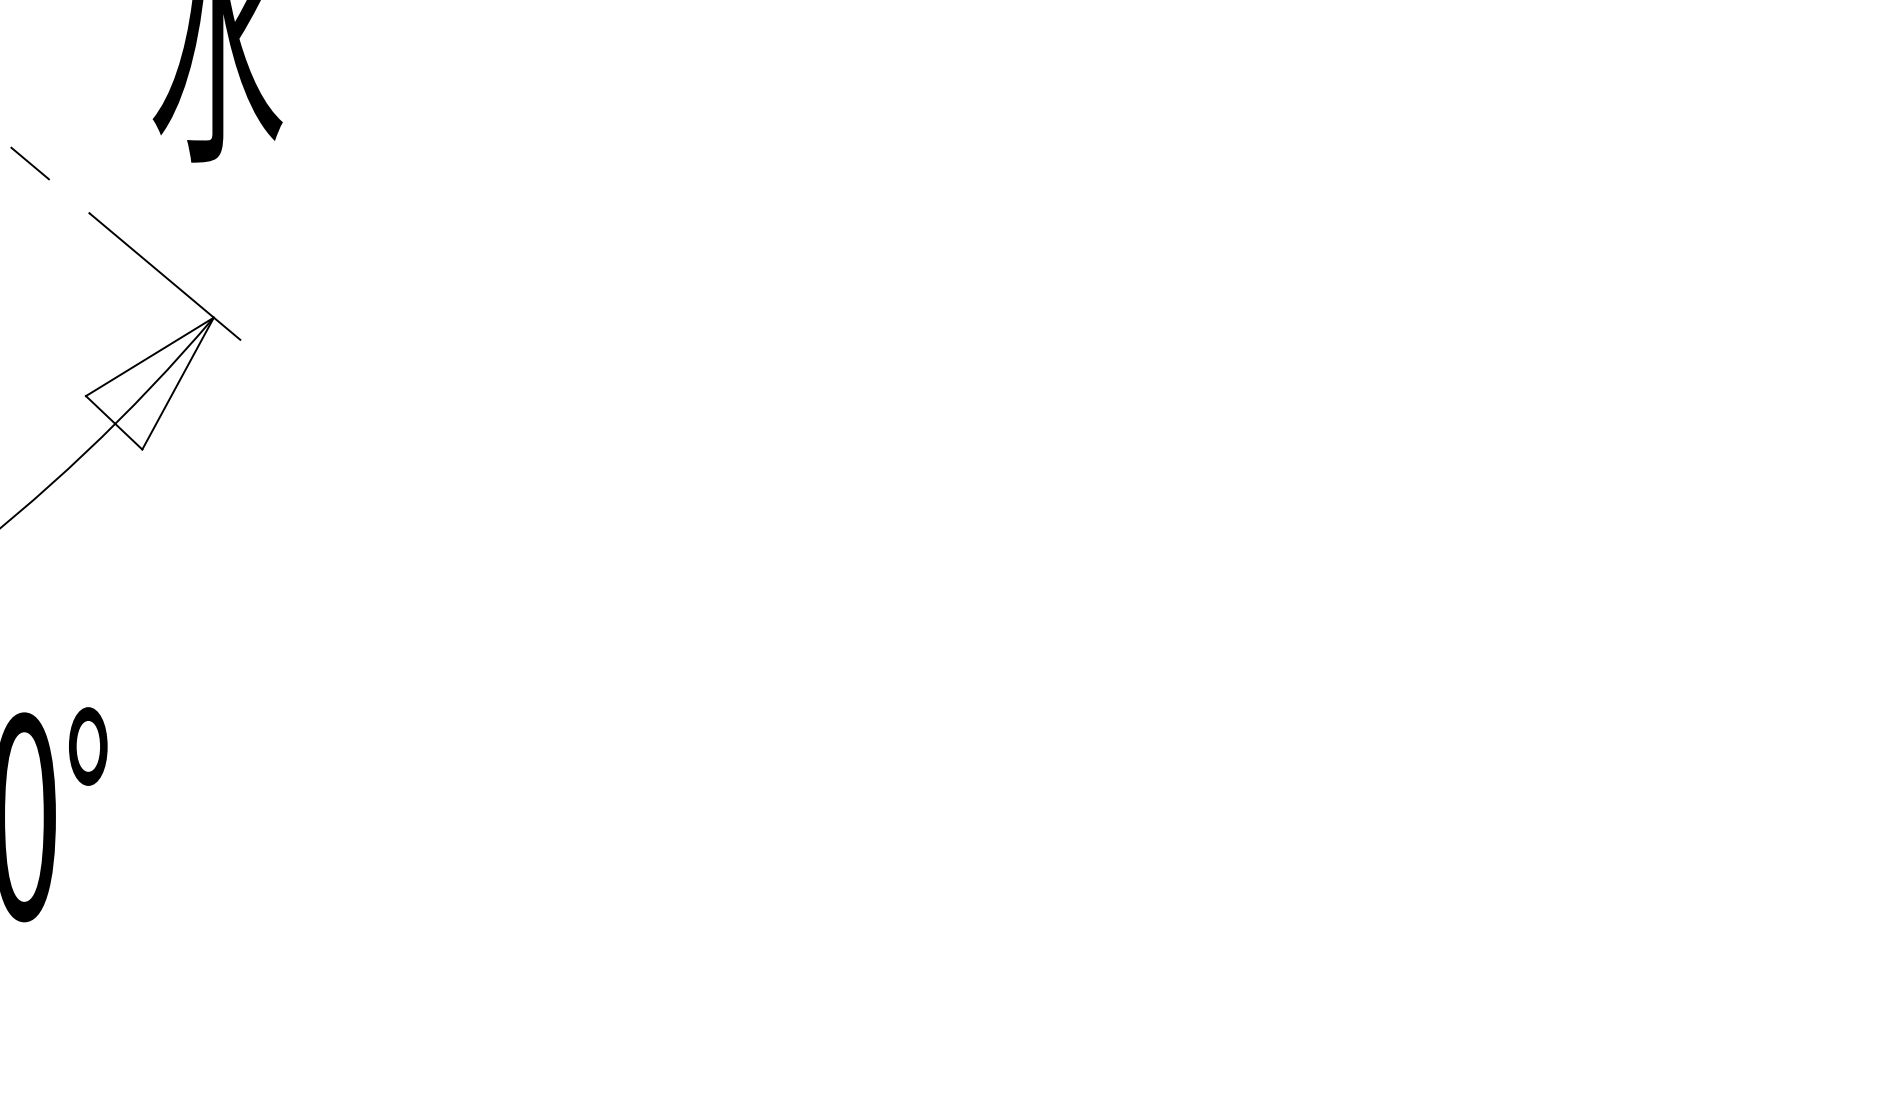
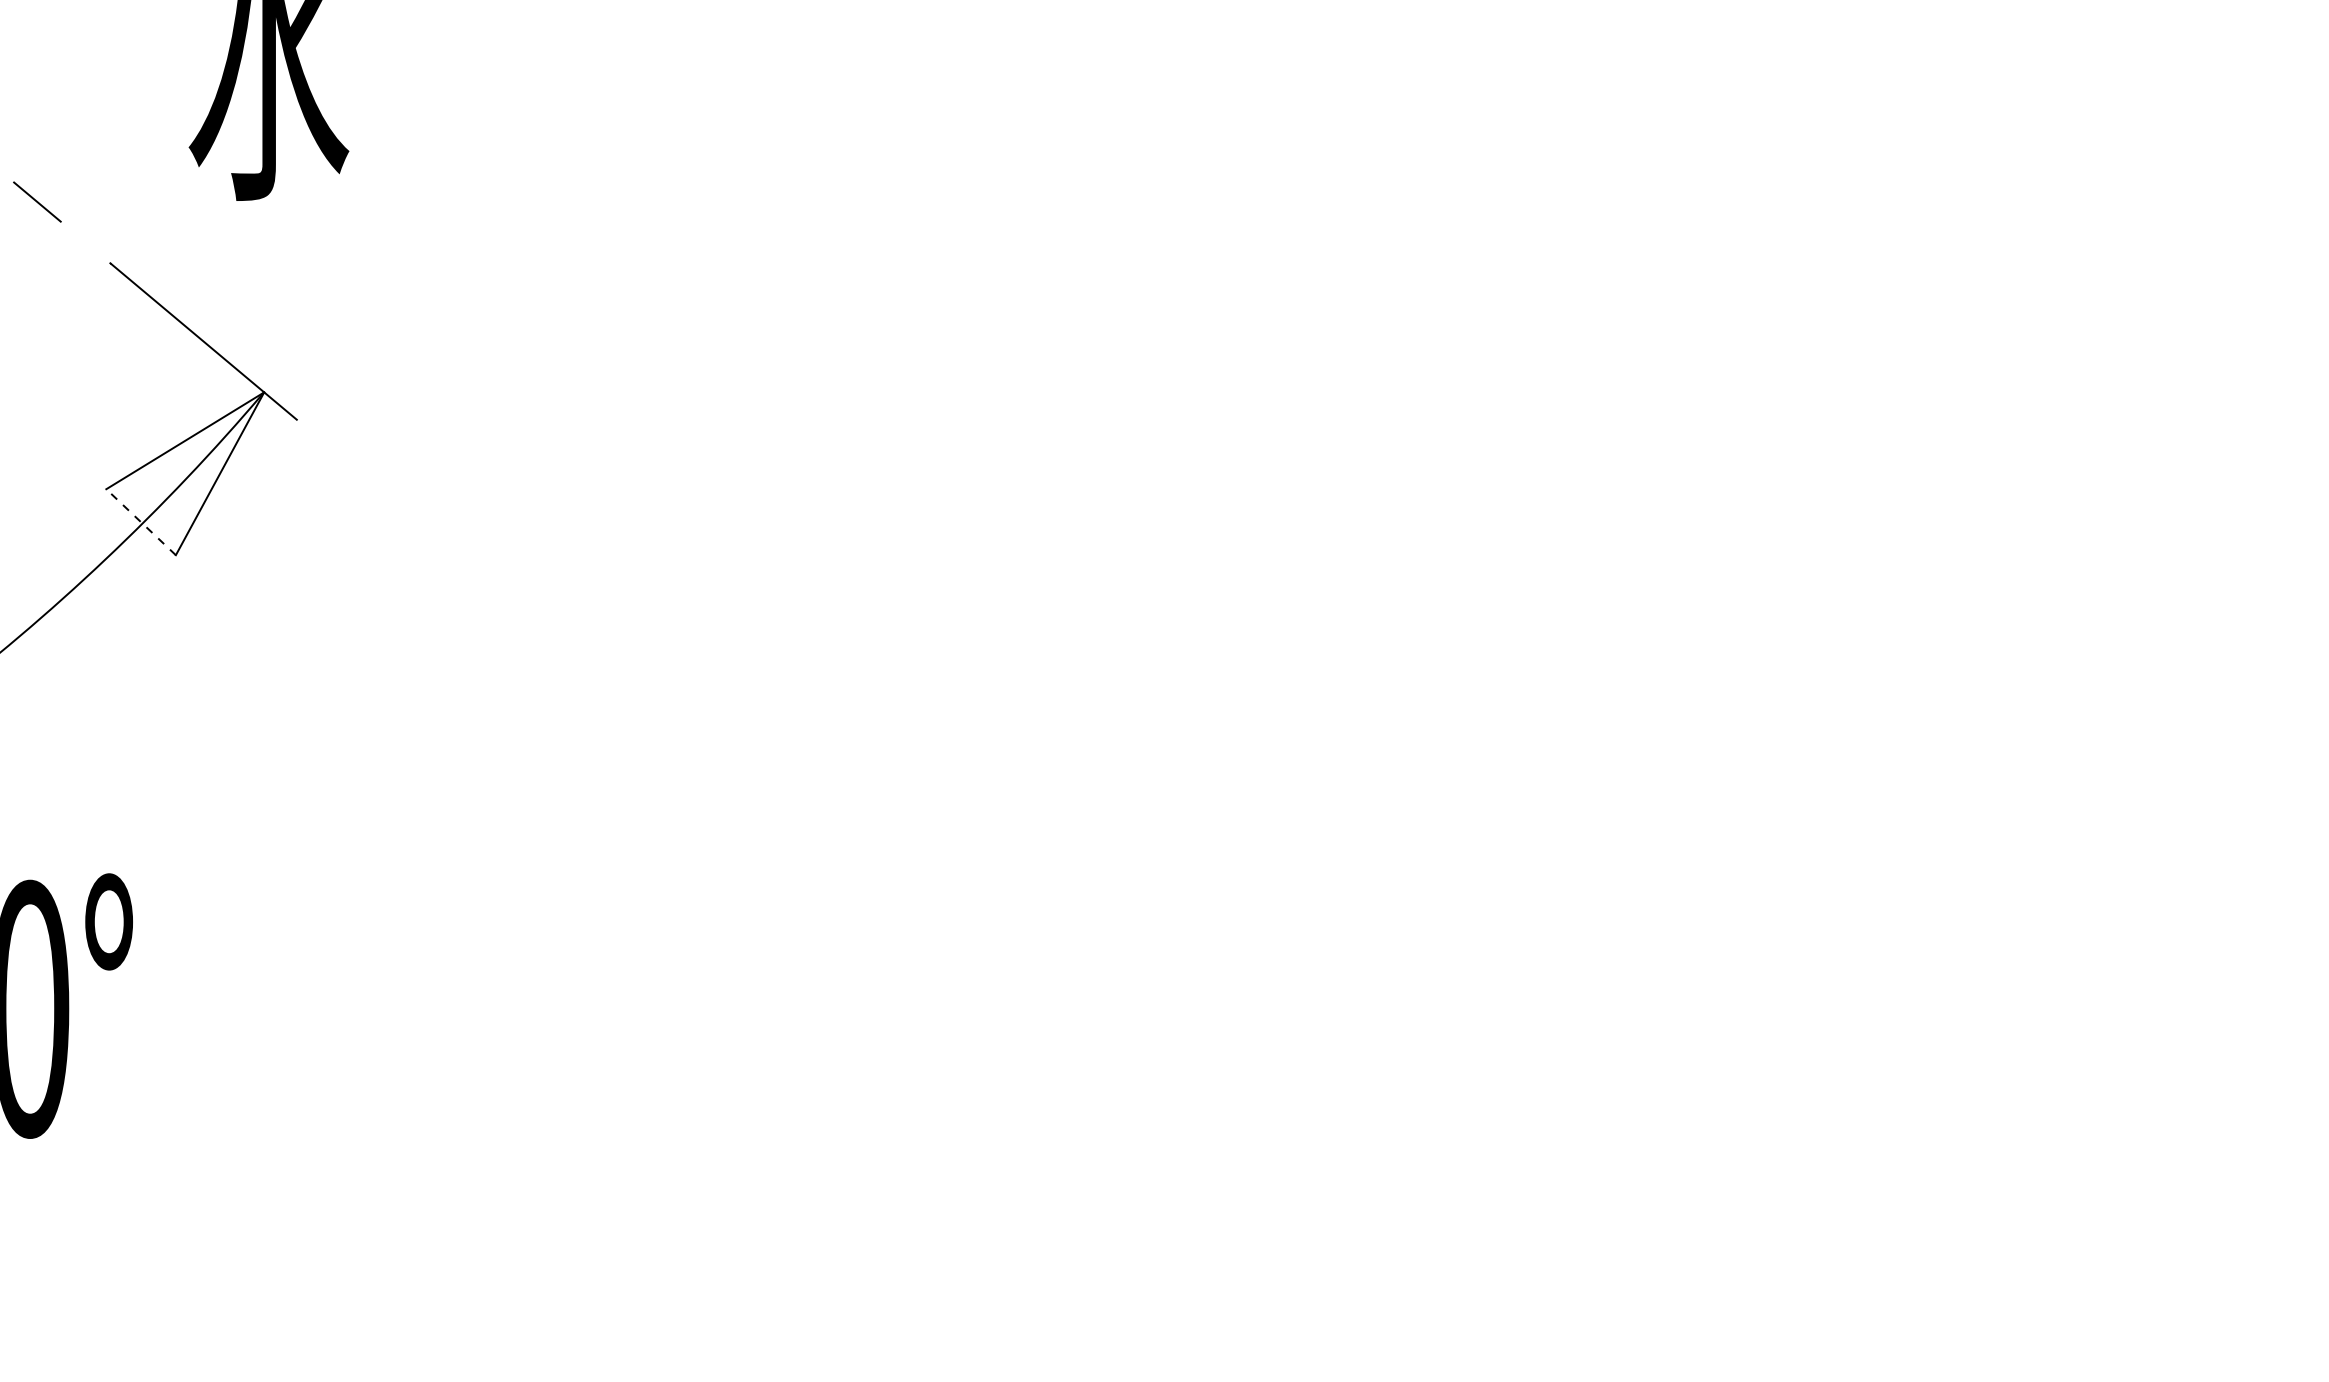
line: (114, 423) -> (141, 522), solid -> dashed

